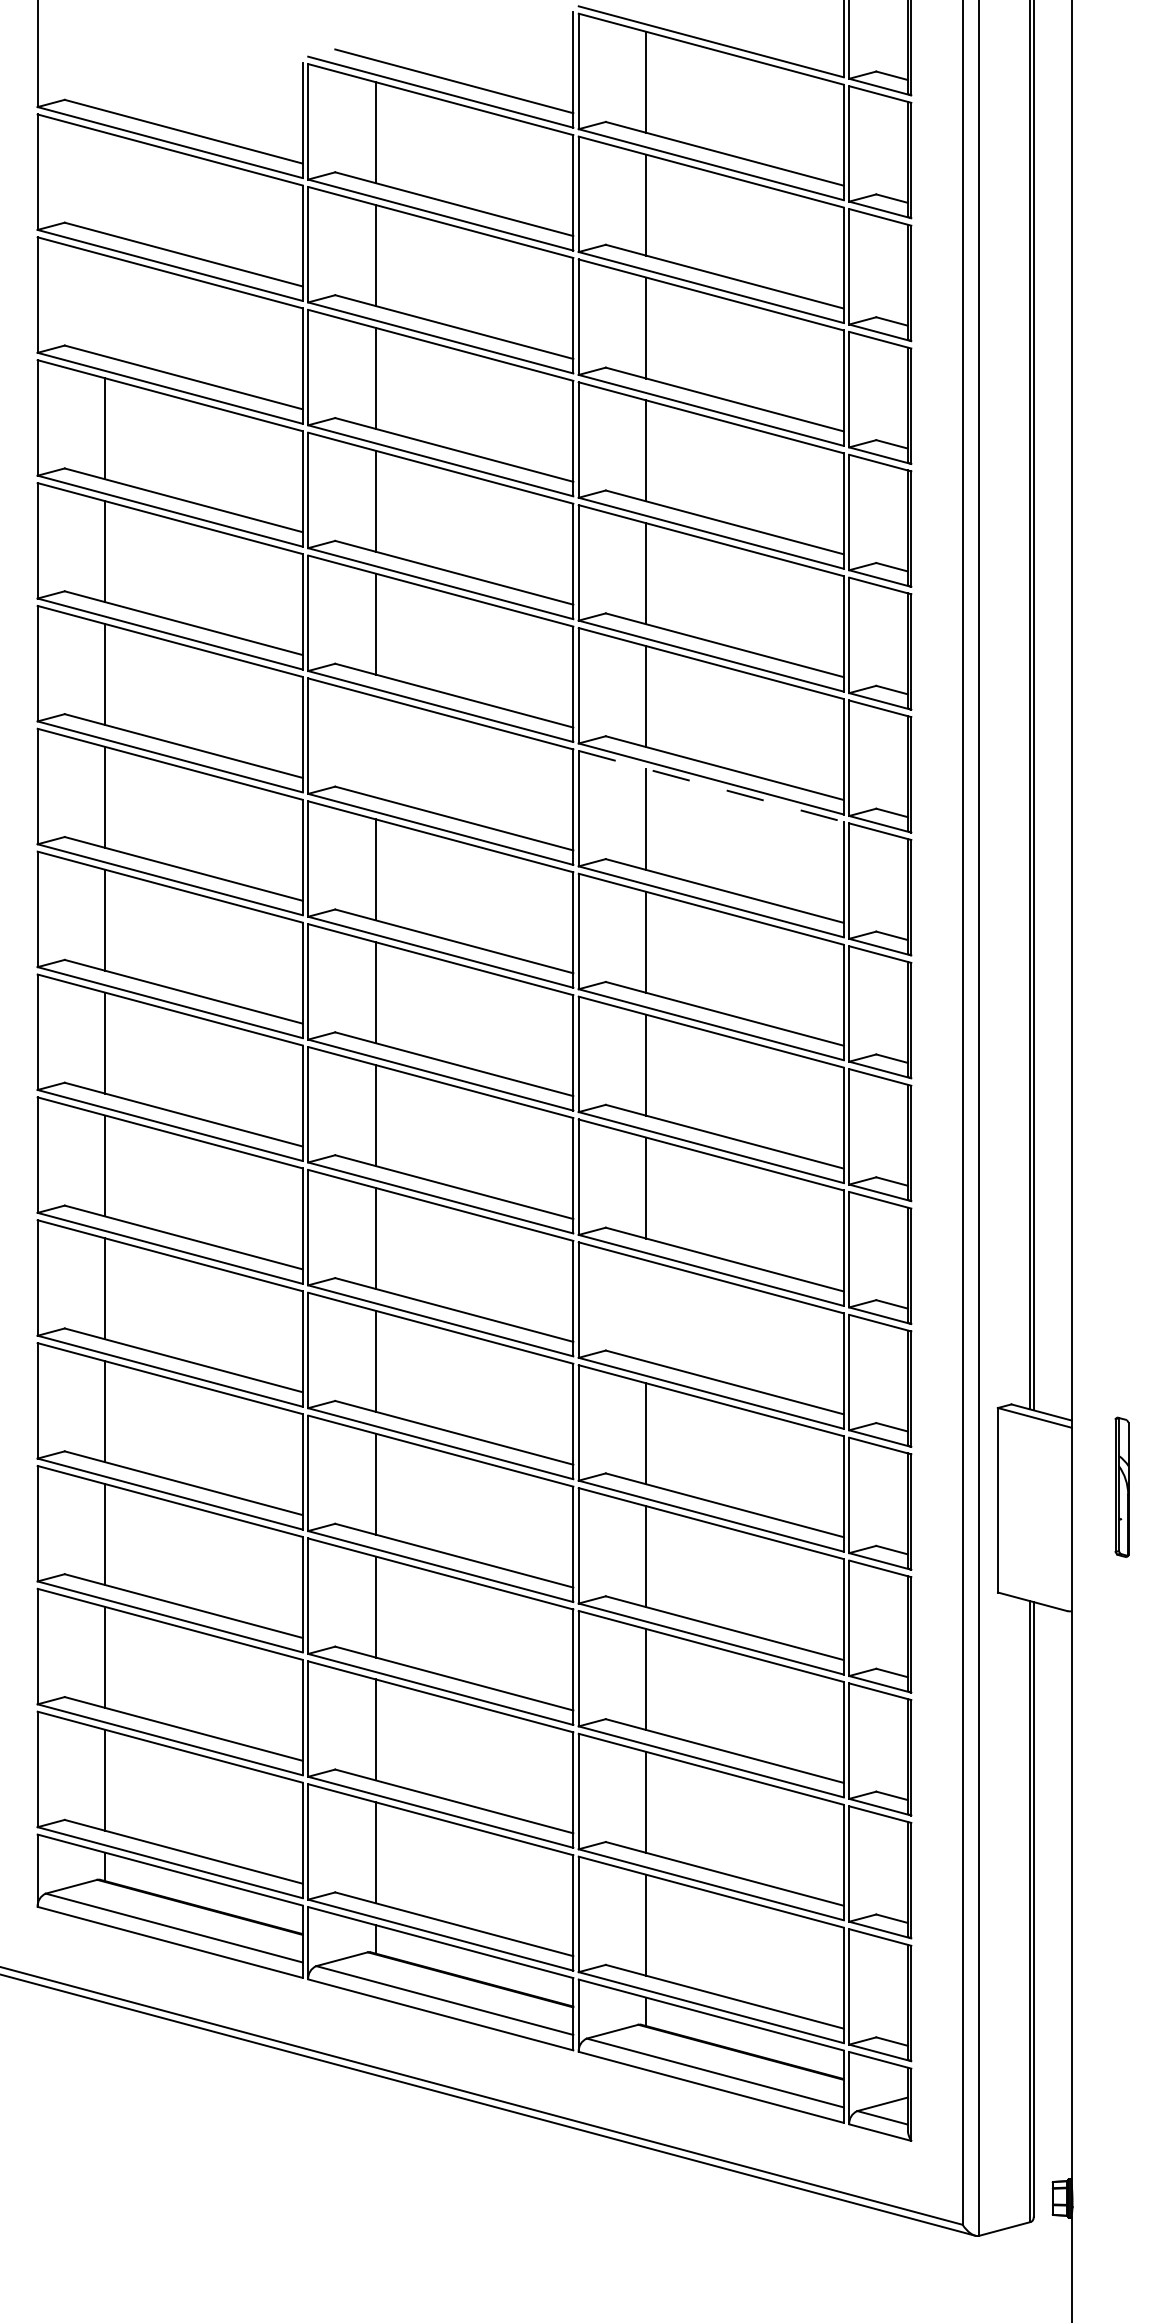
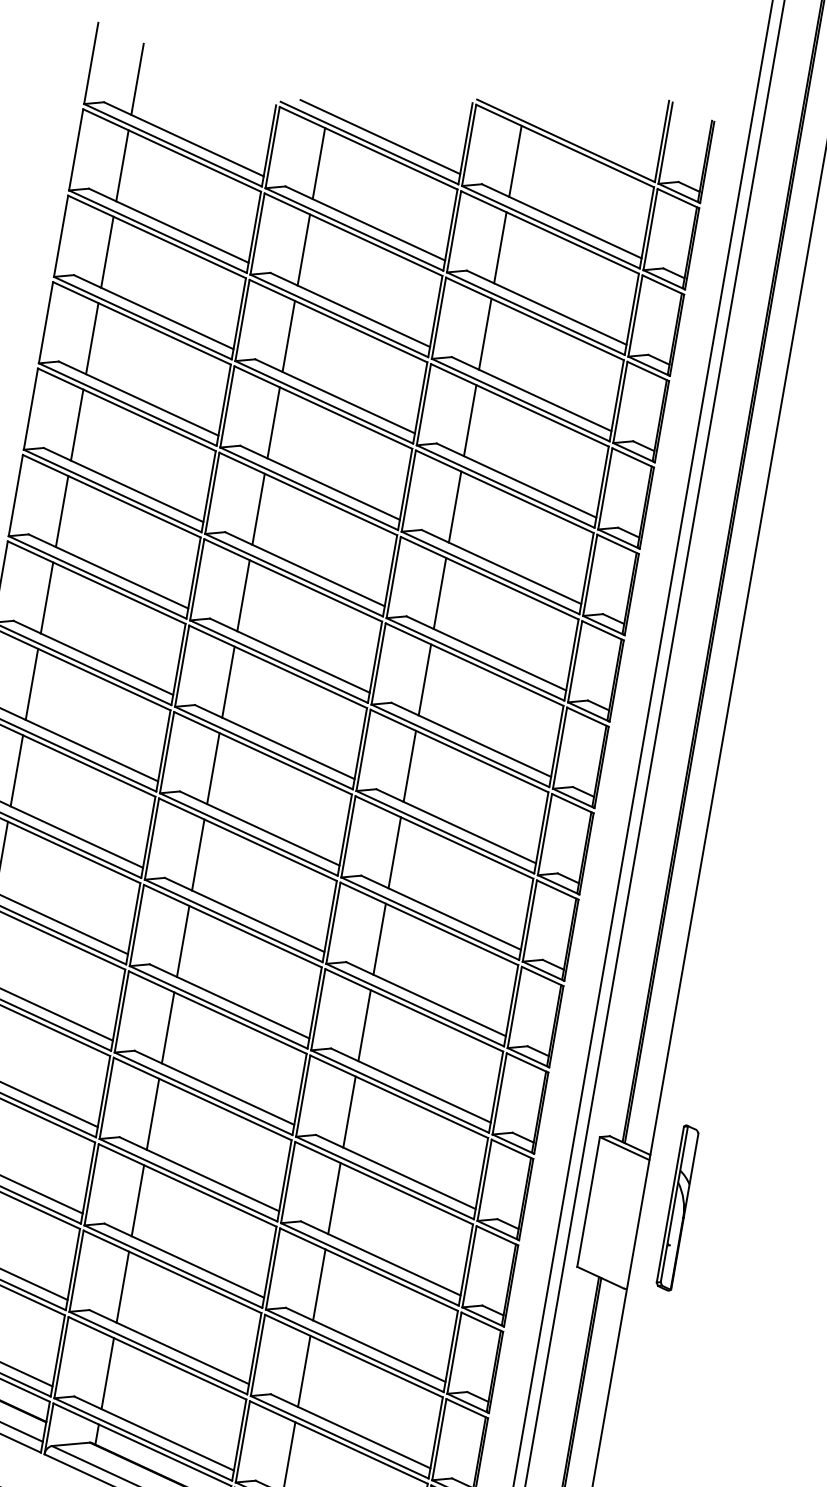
line: (105, 59) -> (137, 78), added
line: (105, 182) -> (122, 165), added
line: (105, 305) -> (107, 251), added
line: (375, 746) -> (243, 595), added
line: (711, 786) -> (474, 664), dashed -> solid
line: (646, 1310) -> (364, 1025), added
part: (1121, 1487) -> (677, 1208), size x1.67

